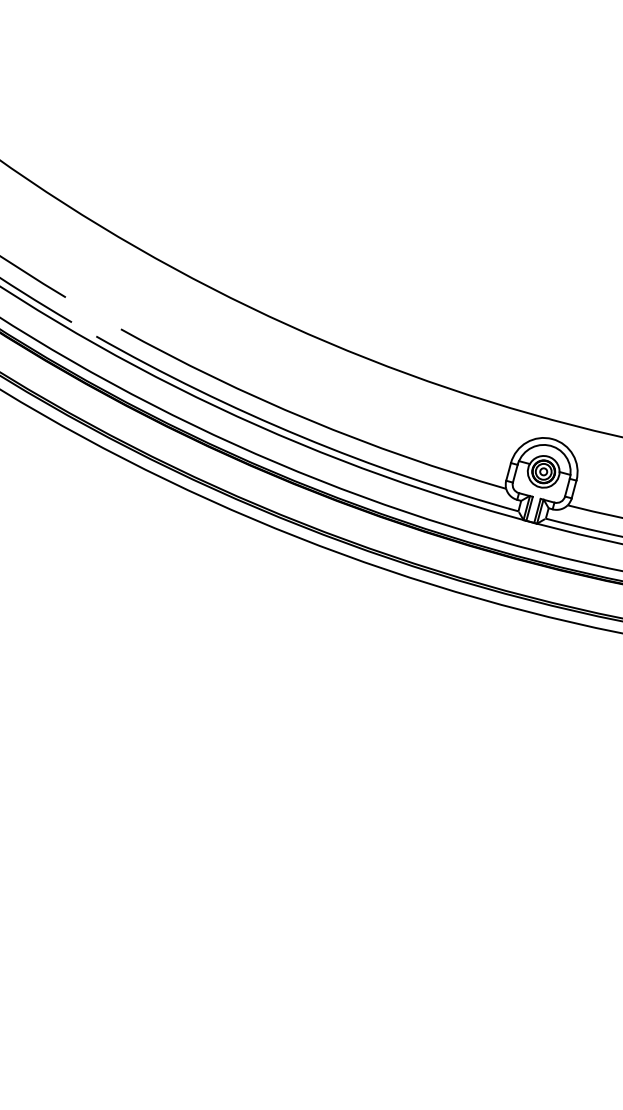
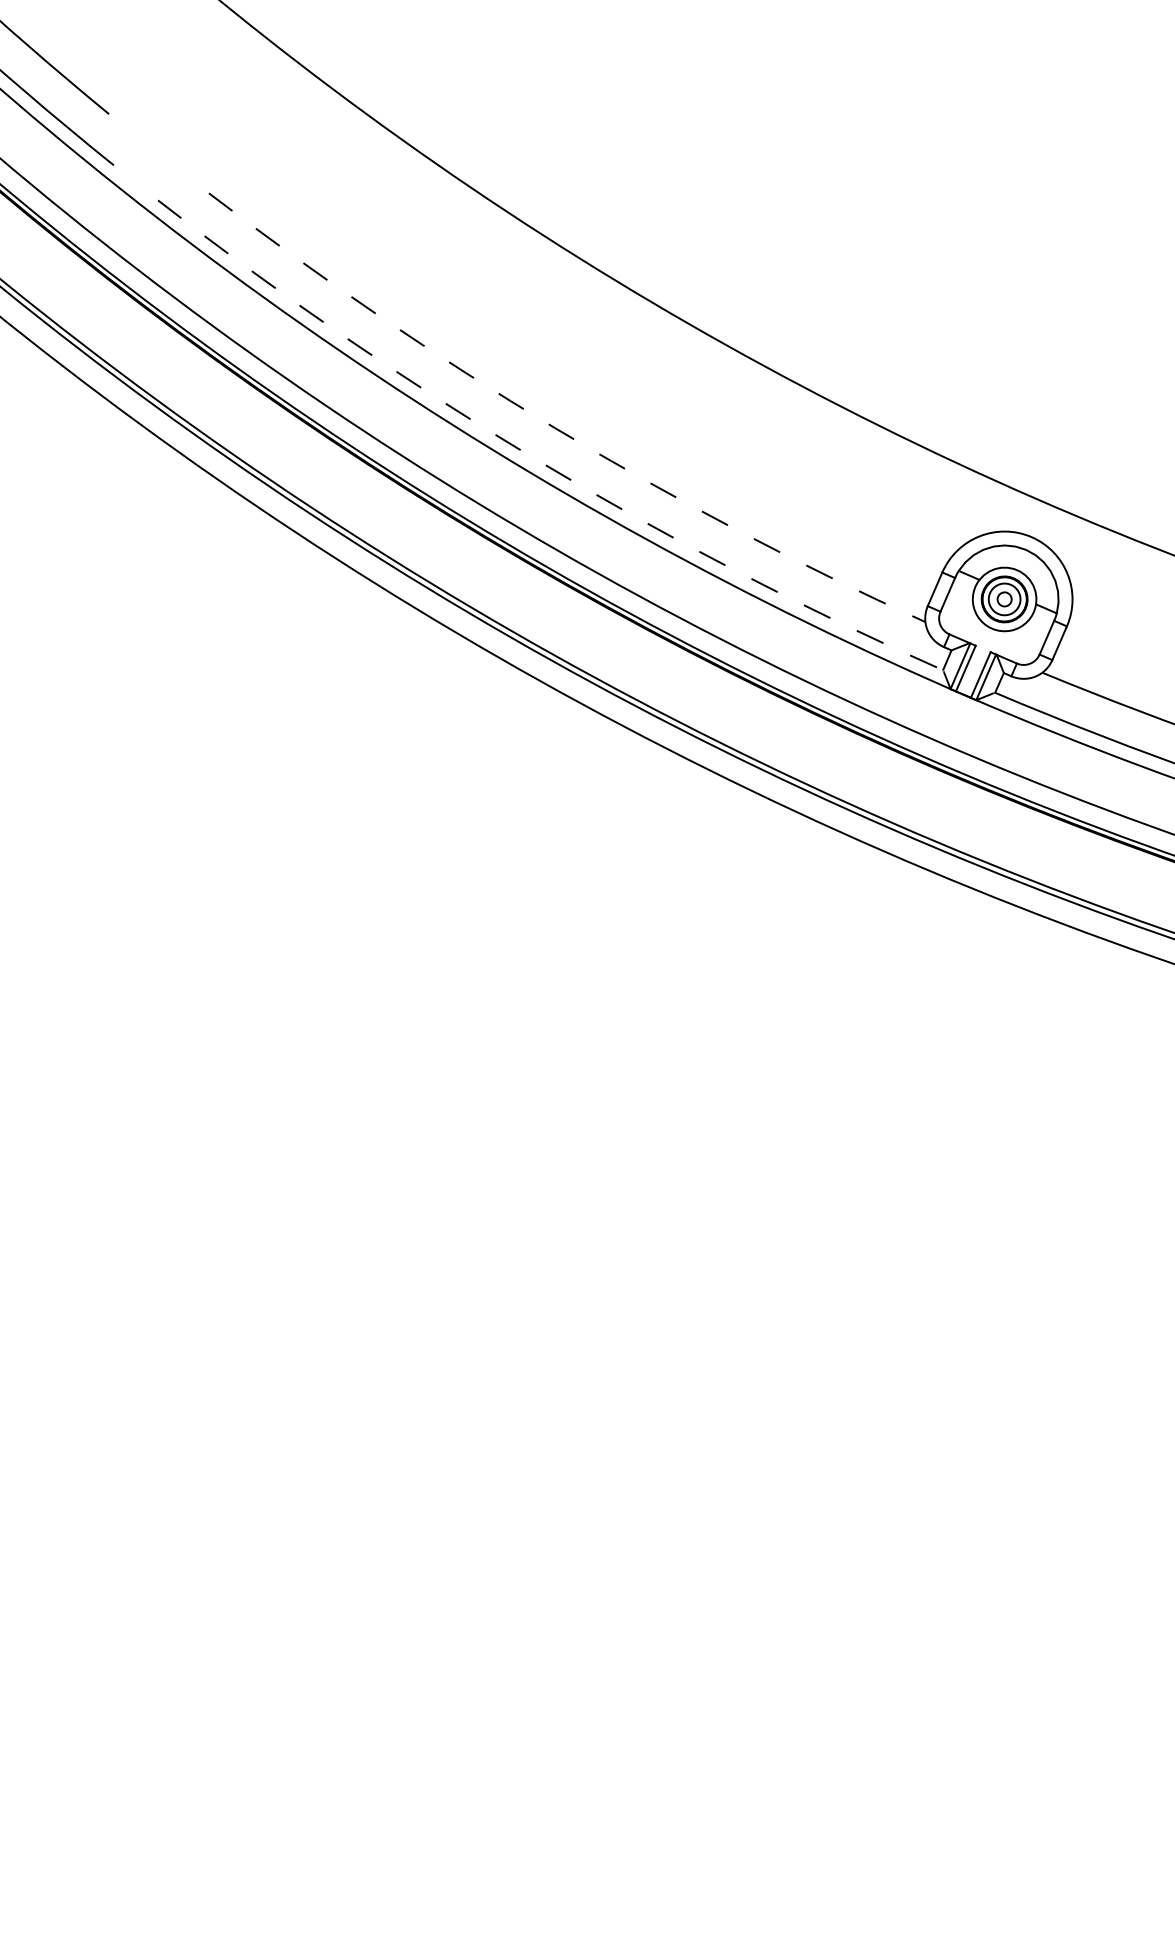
arc: (309, 420) -> (555, 429), solid -> dashed
arc: (302, 436) -> (537, 458), solid -> dashed

